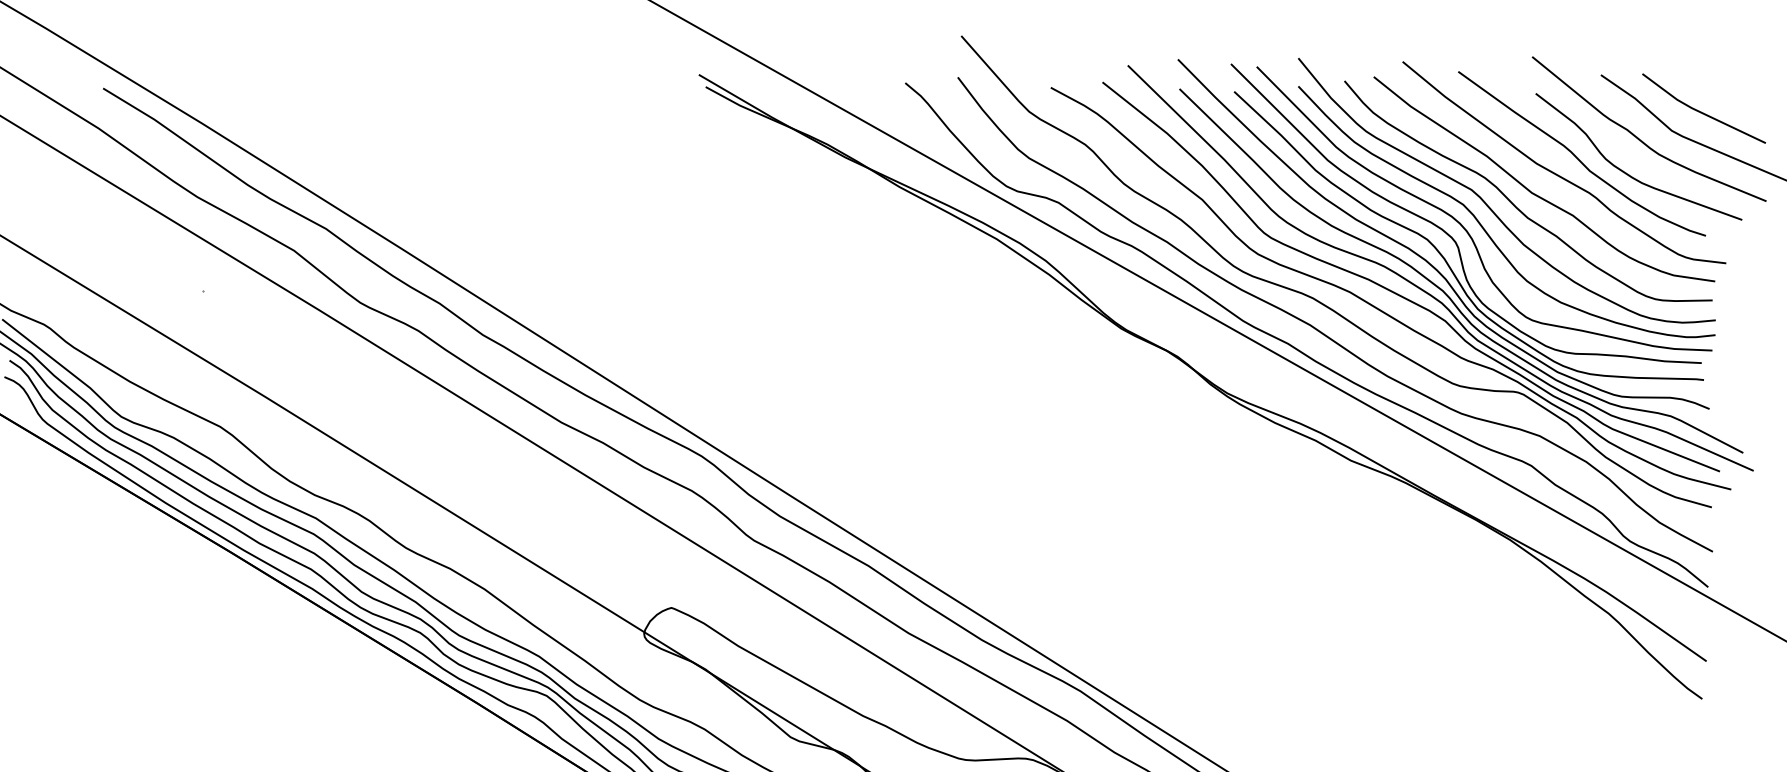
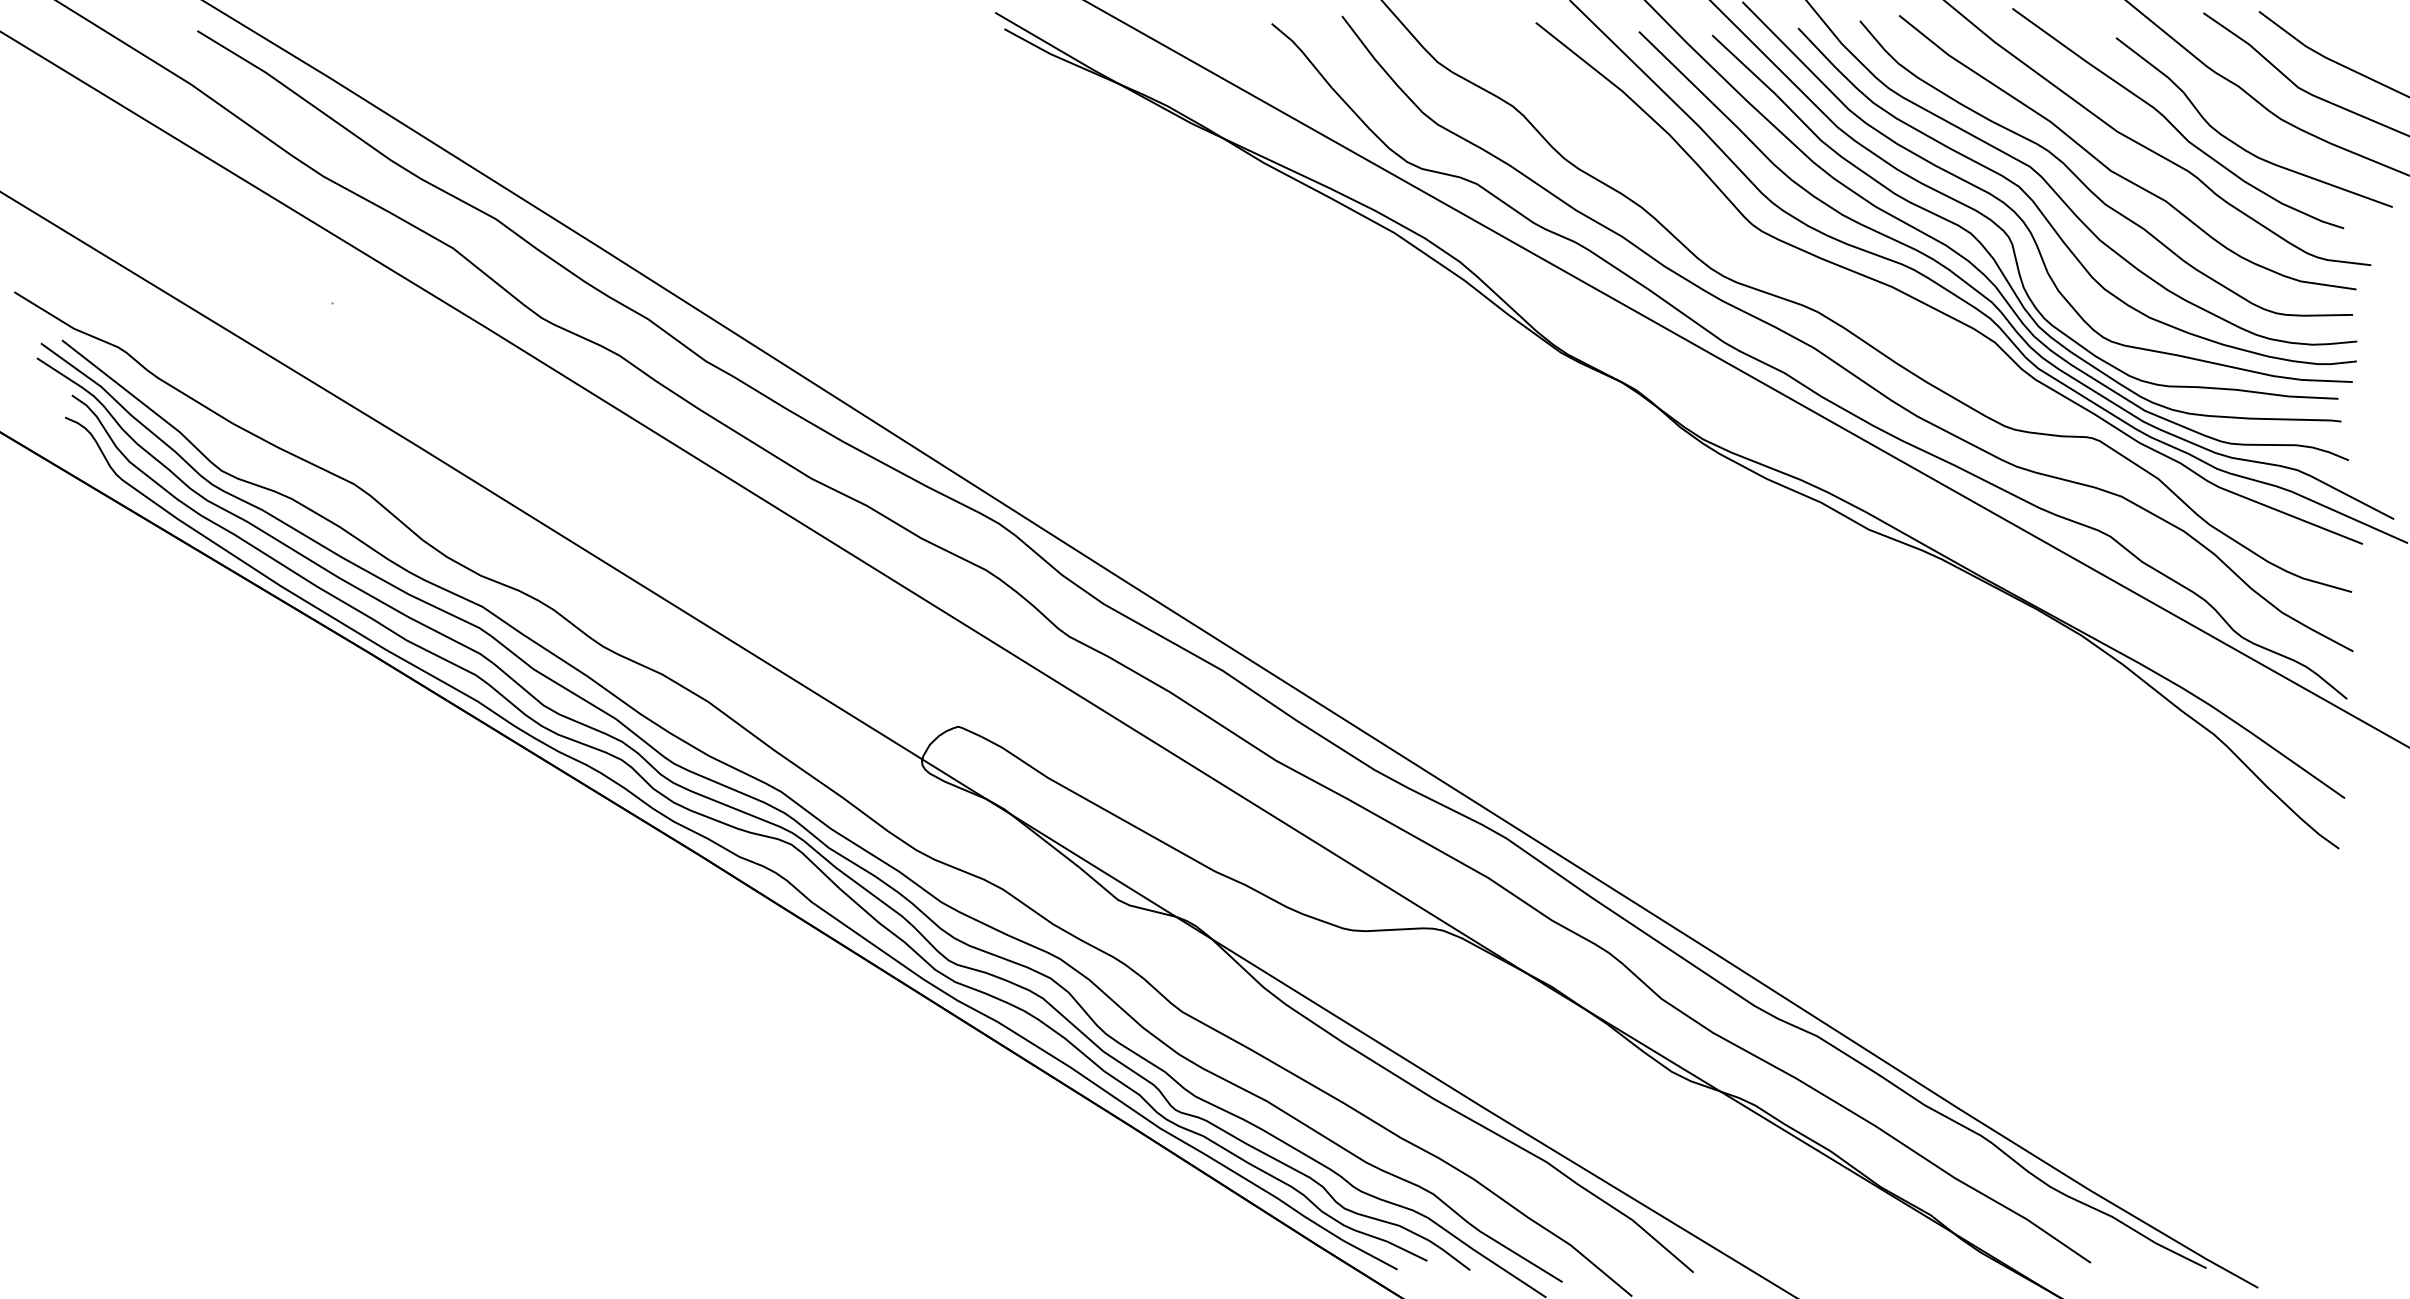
curve: (1380, 309) -> (1907, 326), removed

